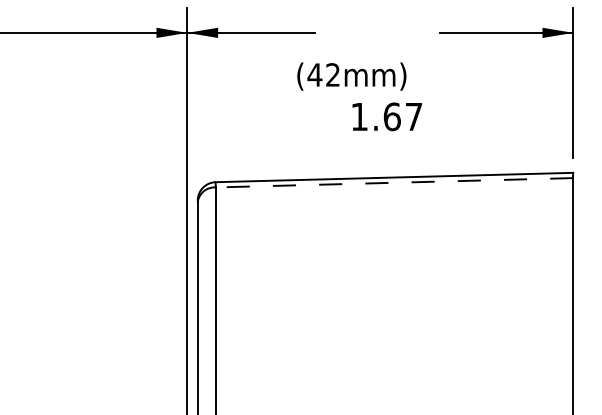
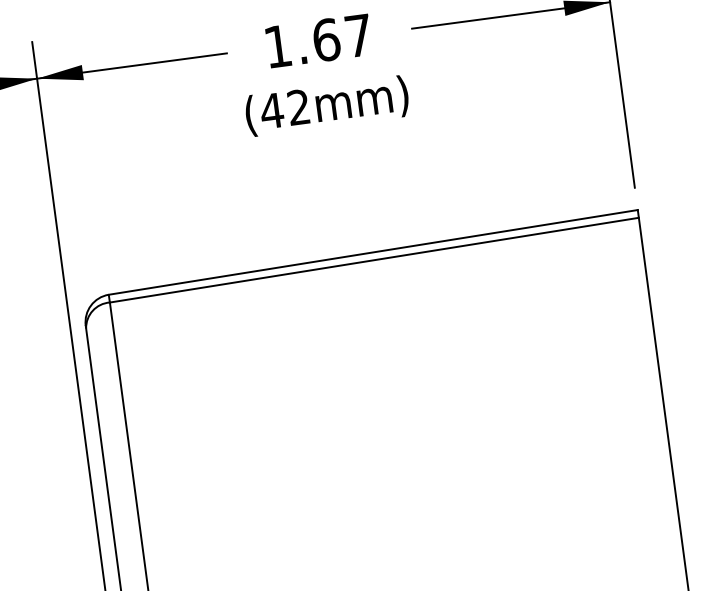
text: (351, 76) -> (326, 105), moved
text: (386, 116) -> (317, 40), moved
line: (394, 182) -> (374, 259), dashed -> solid

